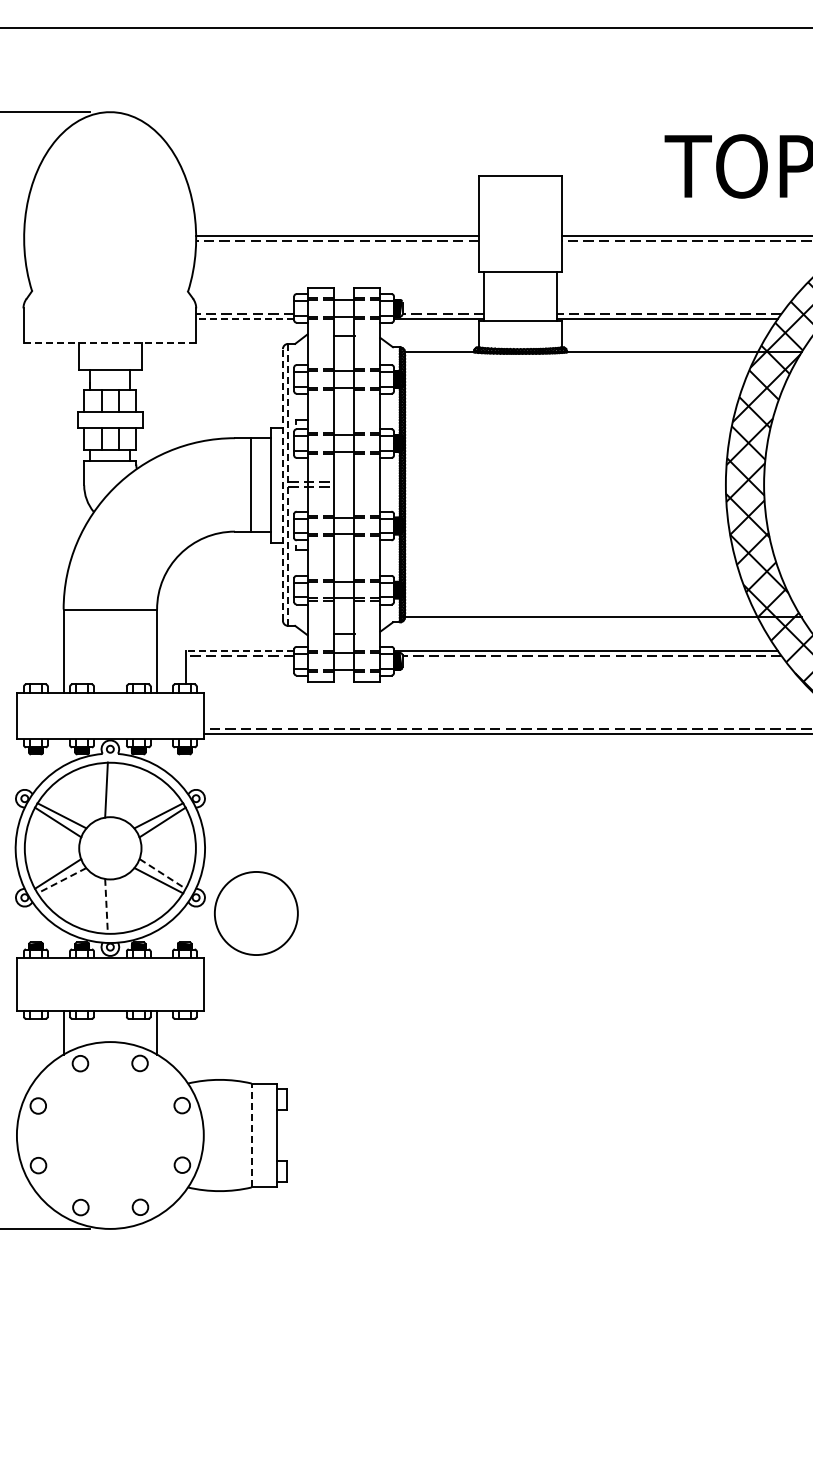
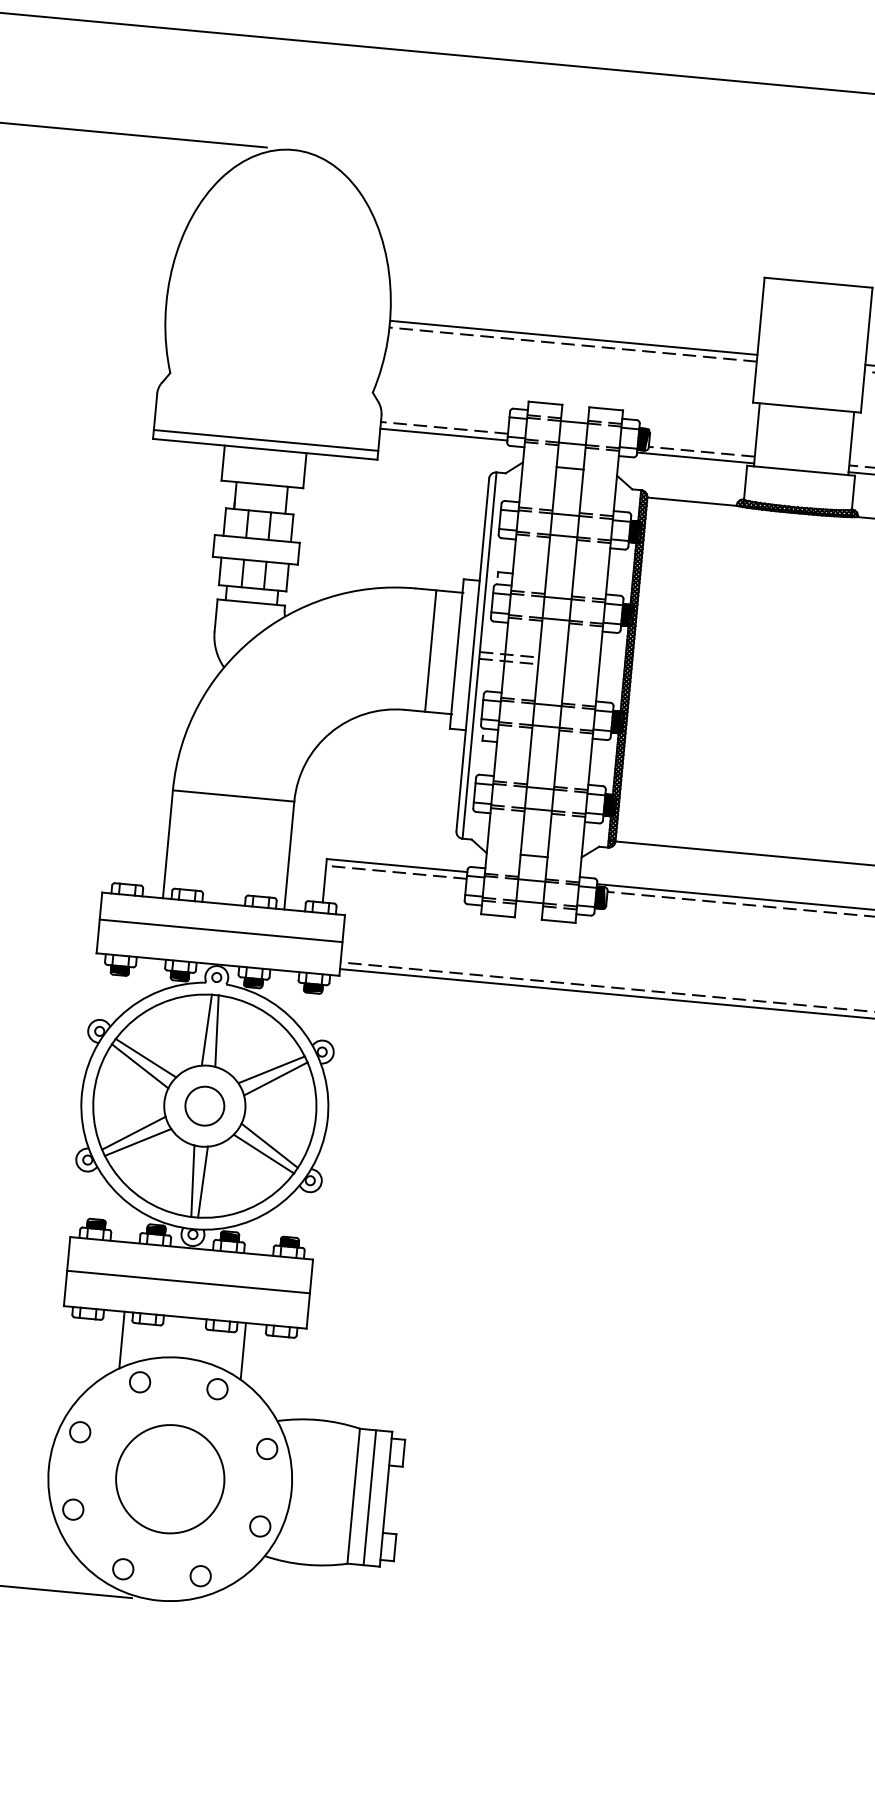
line: (245, 318) -> (444, 434), dashed -> solid
line: (109, 335) -> (265, 439), added
line: (109, 342) -> (264, 449), dashed -> solid
line: (282, 484) -> (472, 654), dashed -> solid
line: (288, 484) -> (480, 655), dashed -> solid
line: (239, 651) -> (396, 866), dashed -> solid
line: (109, 713) -> (219, 930), added
line: (114, 789) -> (217, 1030), added
circle: (110, 848) -> (205, 1106), added
line: (163, 874) -> (270, 1146), dashed -> solid
line: (61, 880) -> (137, 1142), dashed -> solid
line: (114, 905) -> (203, 1180), added
line: (106, 906) -> (192, 1181), dashed -> solid
circle: (256, 913) -> (170, 1479), moved
line: (109, 983) -> (187, 1281), added
line: (251, 1135) -> (353, 1496), dashed -> solid
line: (264, 1135) -> (370, 1497), added

